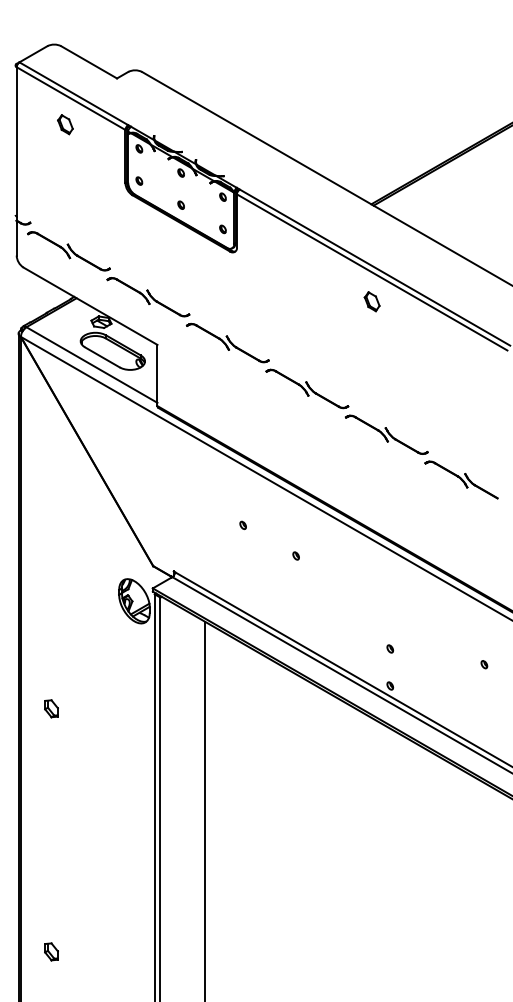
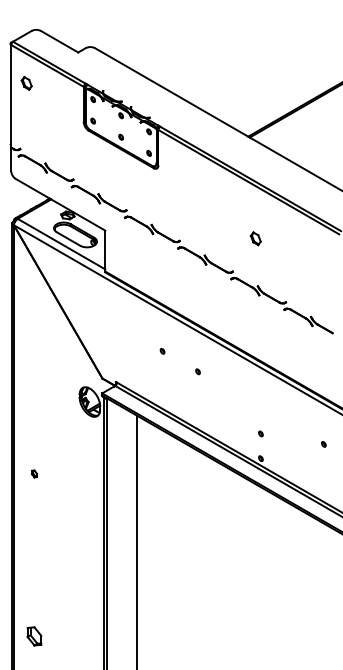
part: (65, 124) -> (26, 83), moved
part: (371, 301) -> (255, 238), moved
part: (51, 708) -> (34, 473), size x0.6
part: (51, 951) -> (34, 636), size x1.6

